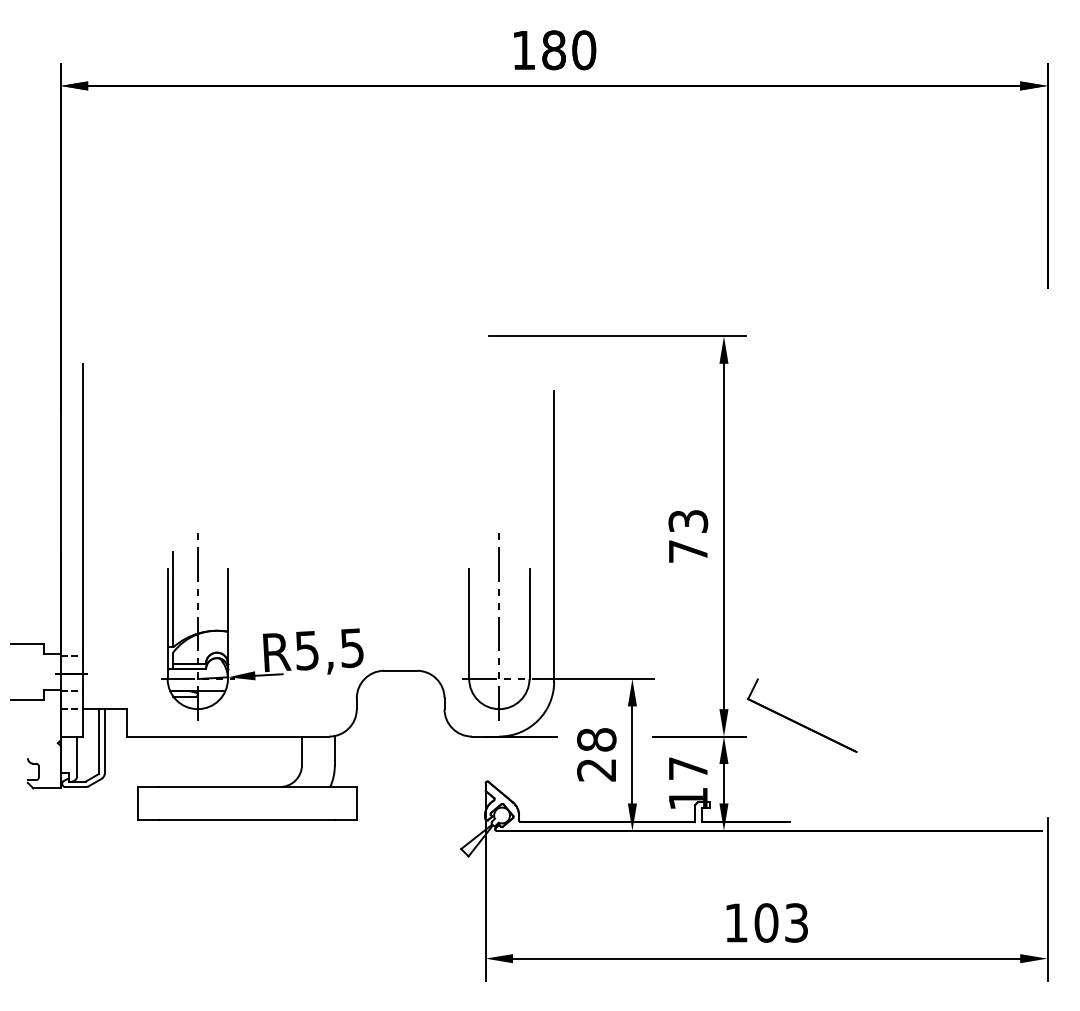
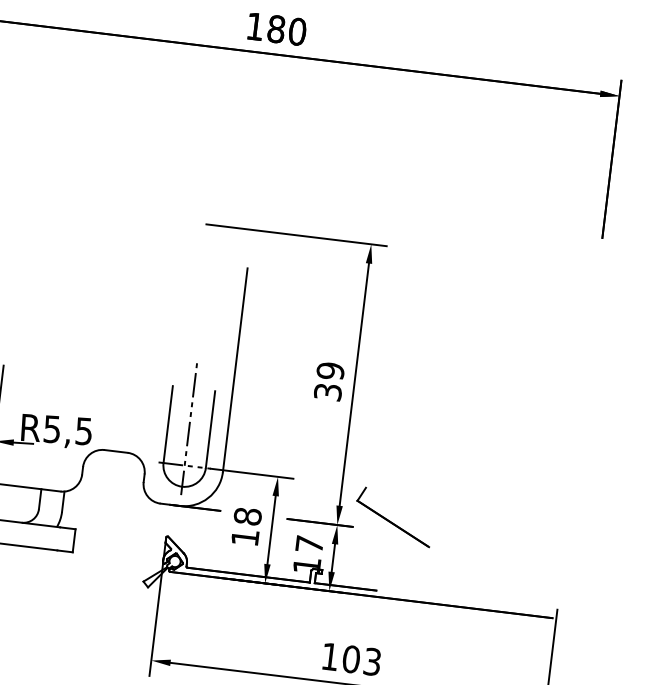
text: (688, 535) -> (329, 380), 73 -> 39
text: (596, 770) -> (245, 538), 28 -> 18

